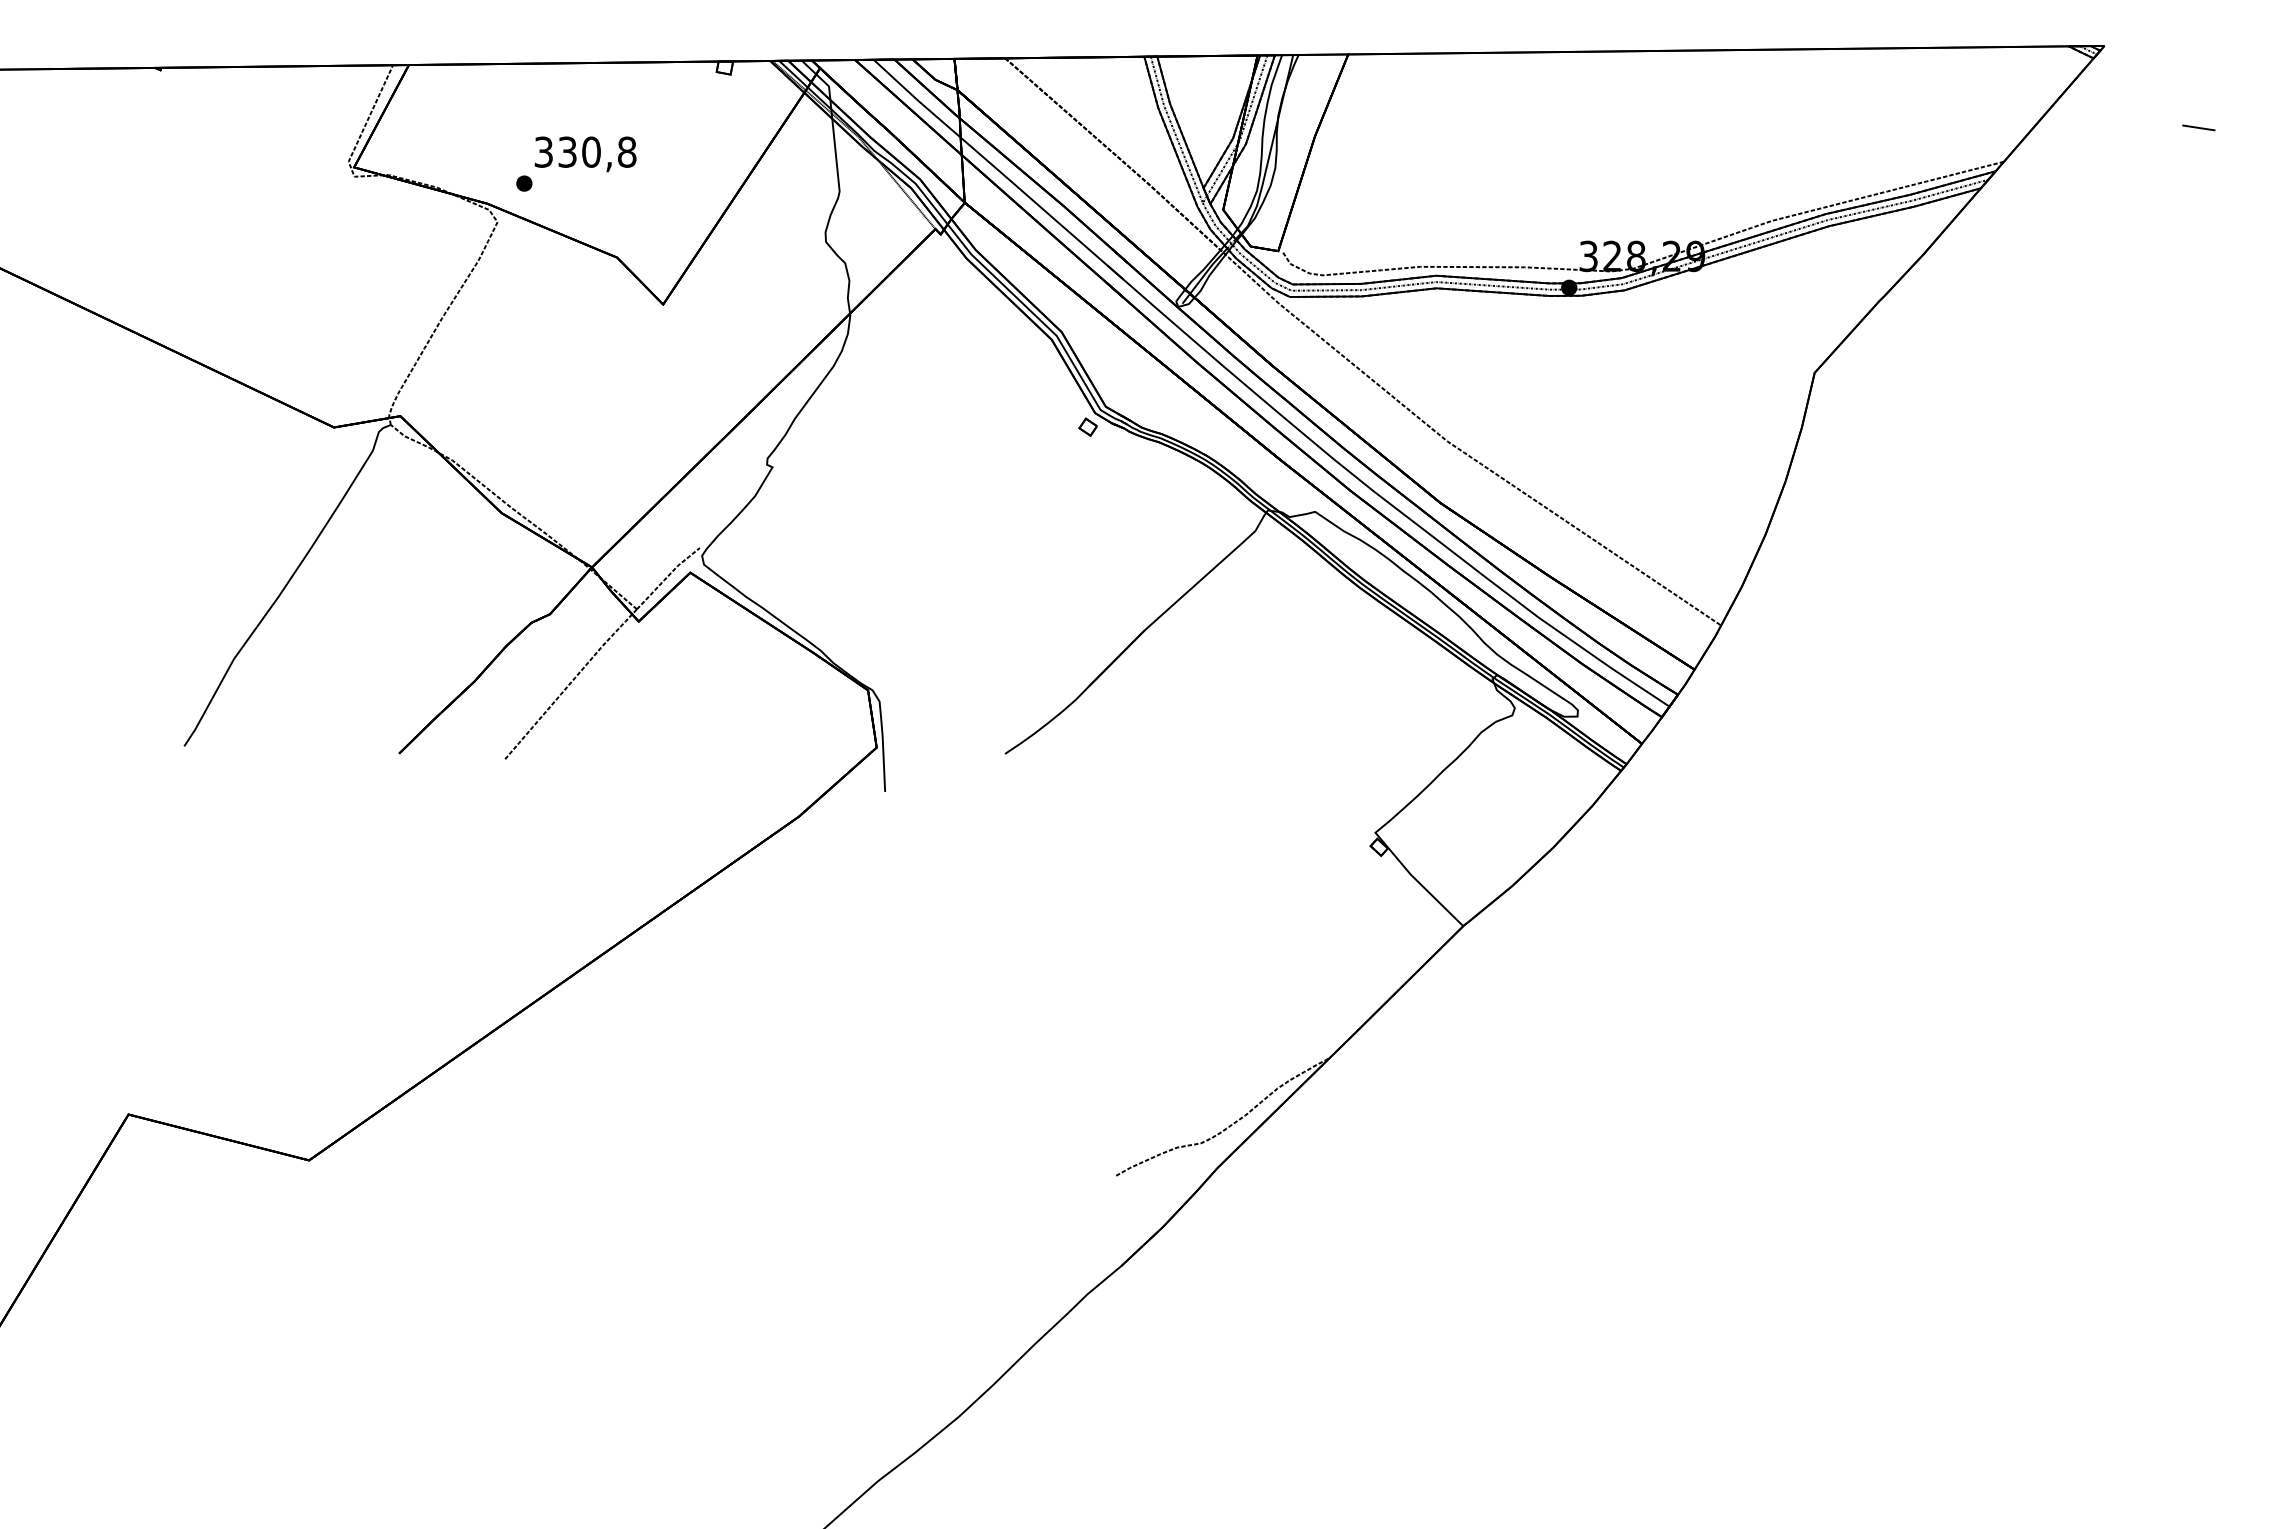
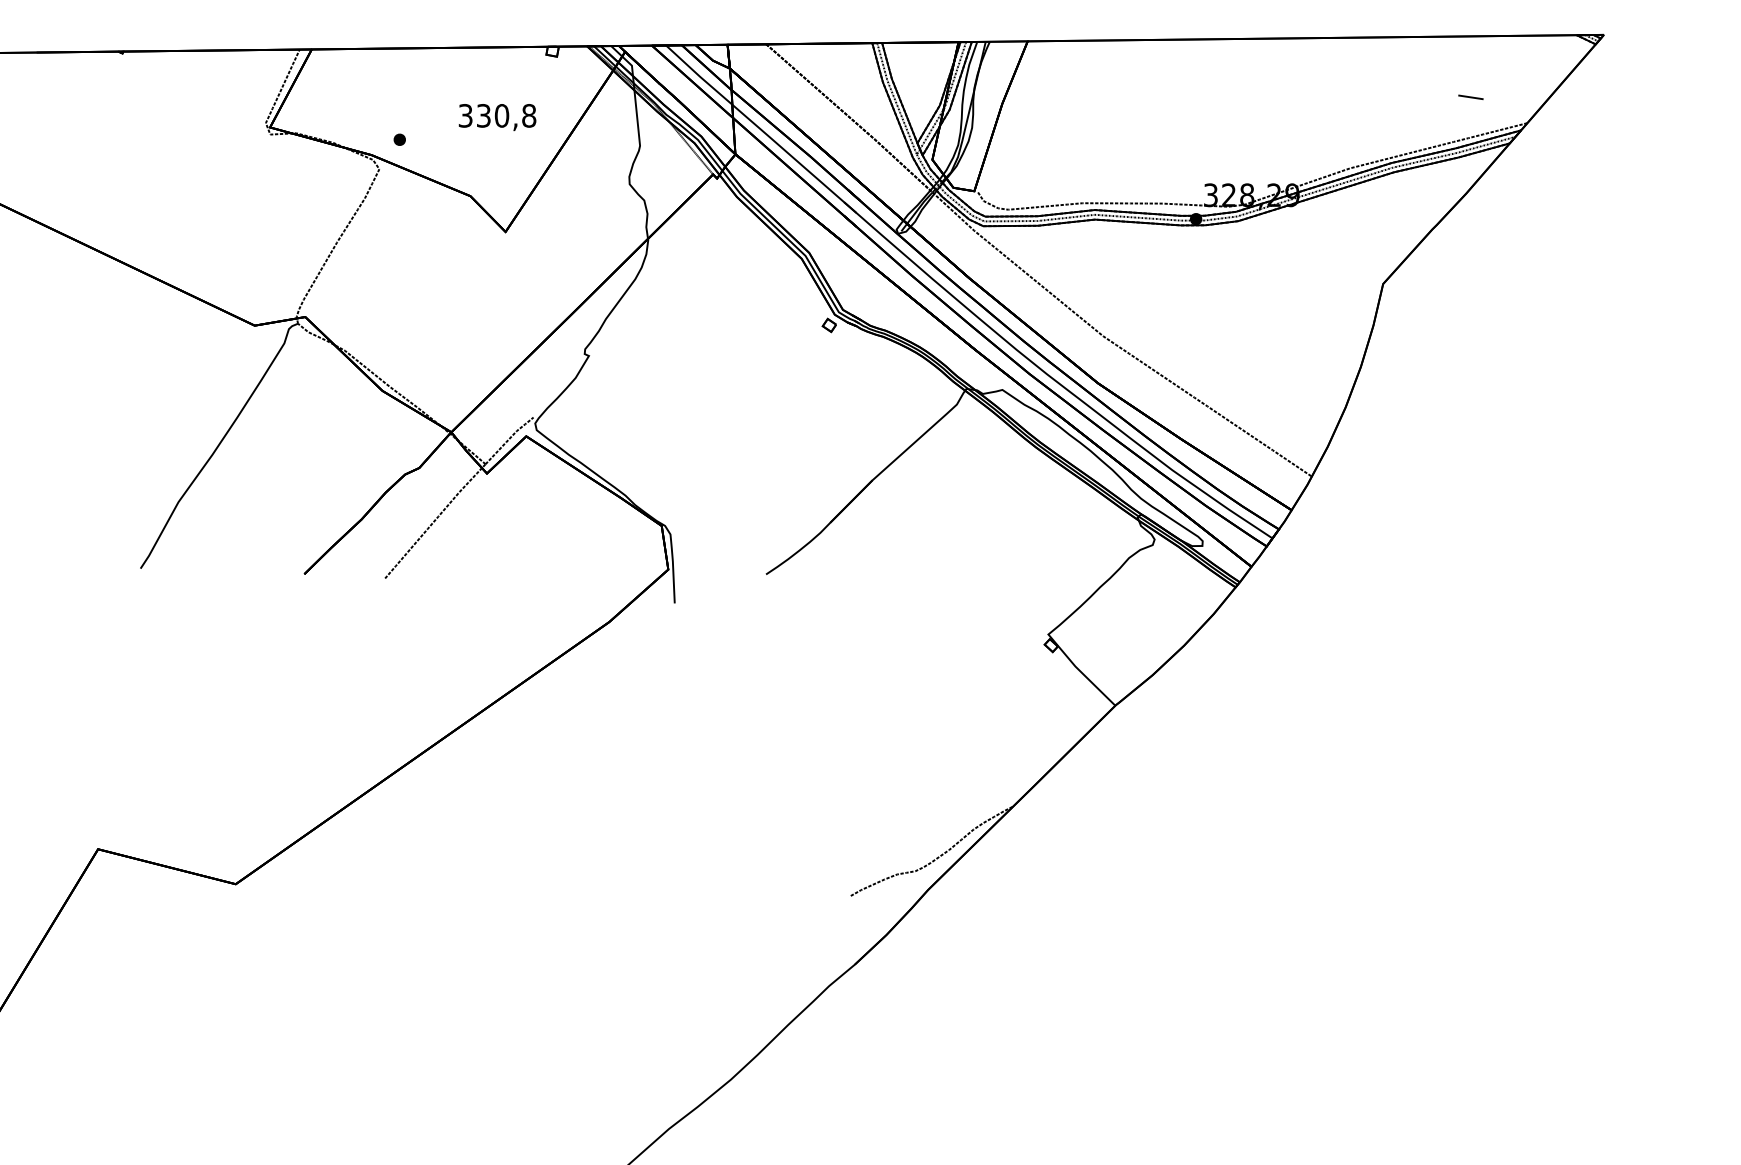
line: (2198, 127) -> (1470, 97), moved
text: (585, 154) -> (497, 117), moved

